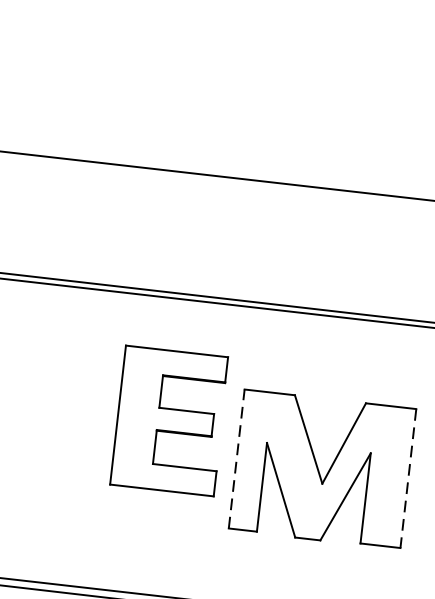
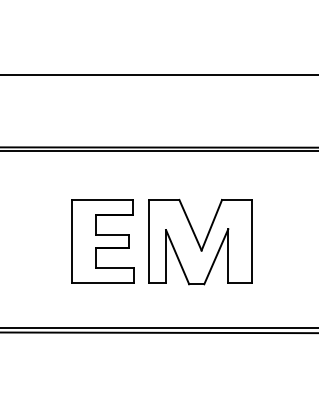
part: (169, 420) -> (102, 241), moved
line: (237, 458) -> (149, 241), dashed -> solid
line: (408, 478) -> (252, 241), dashed -> solid

